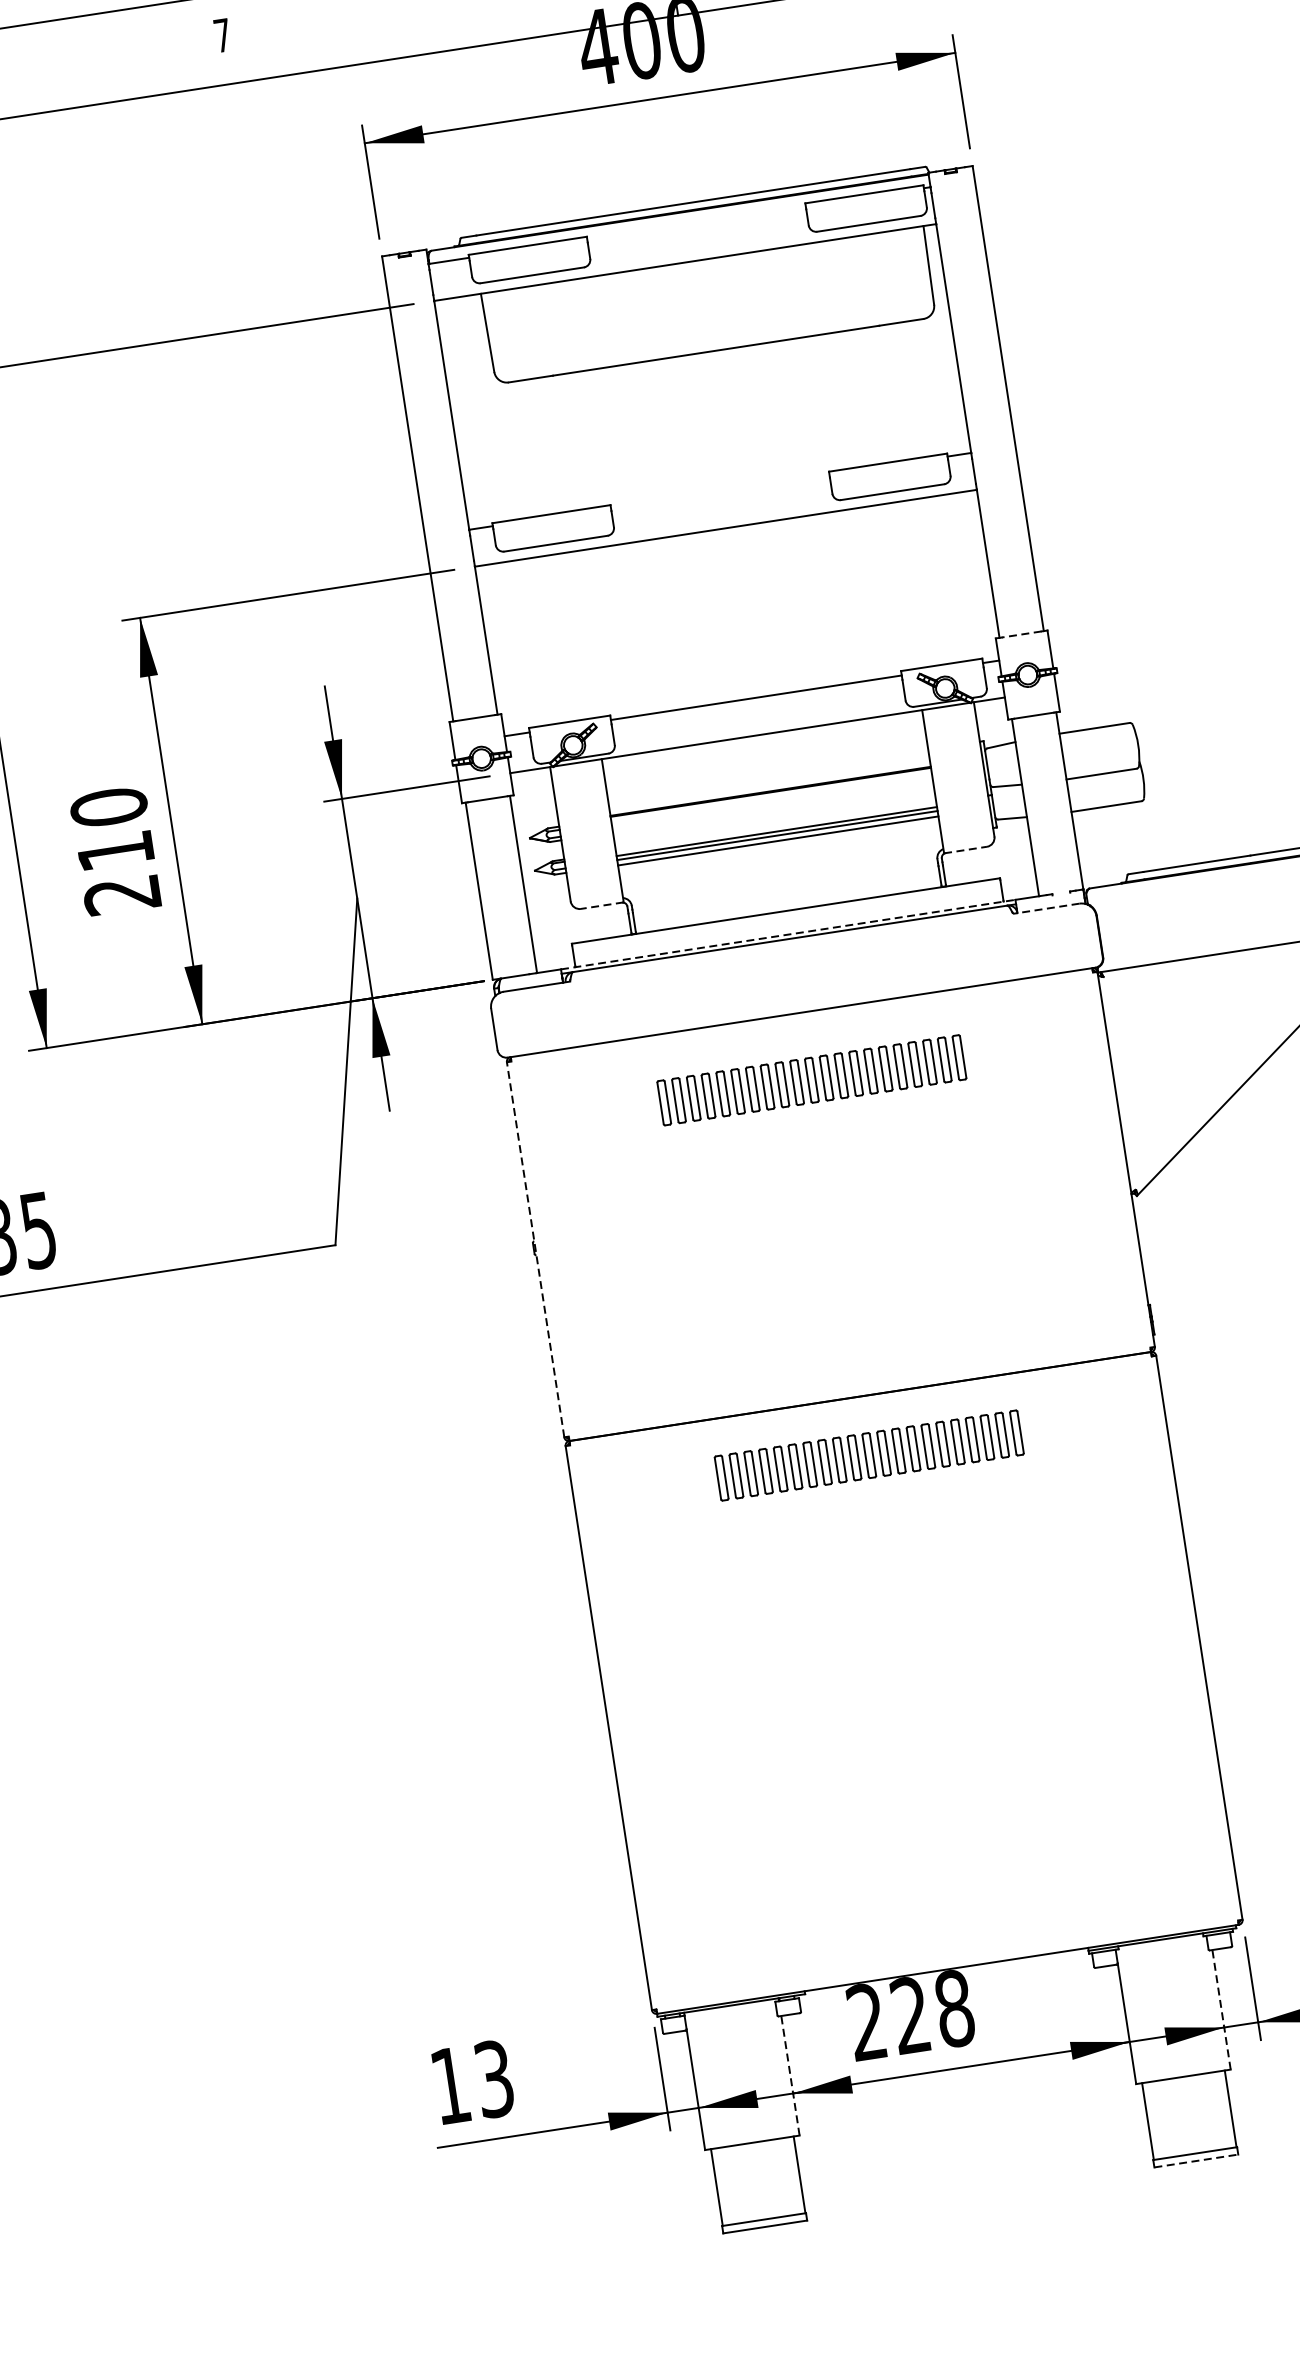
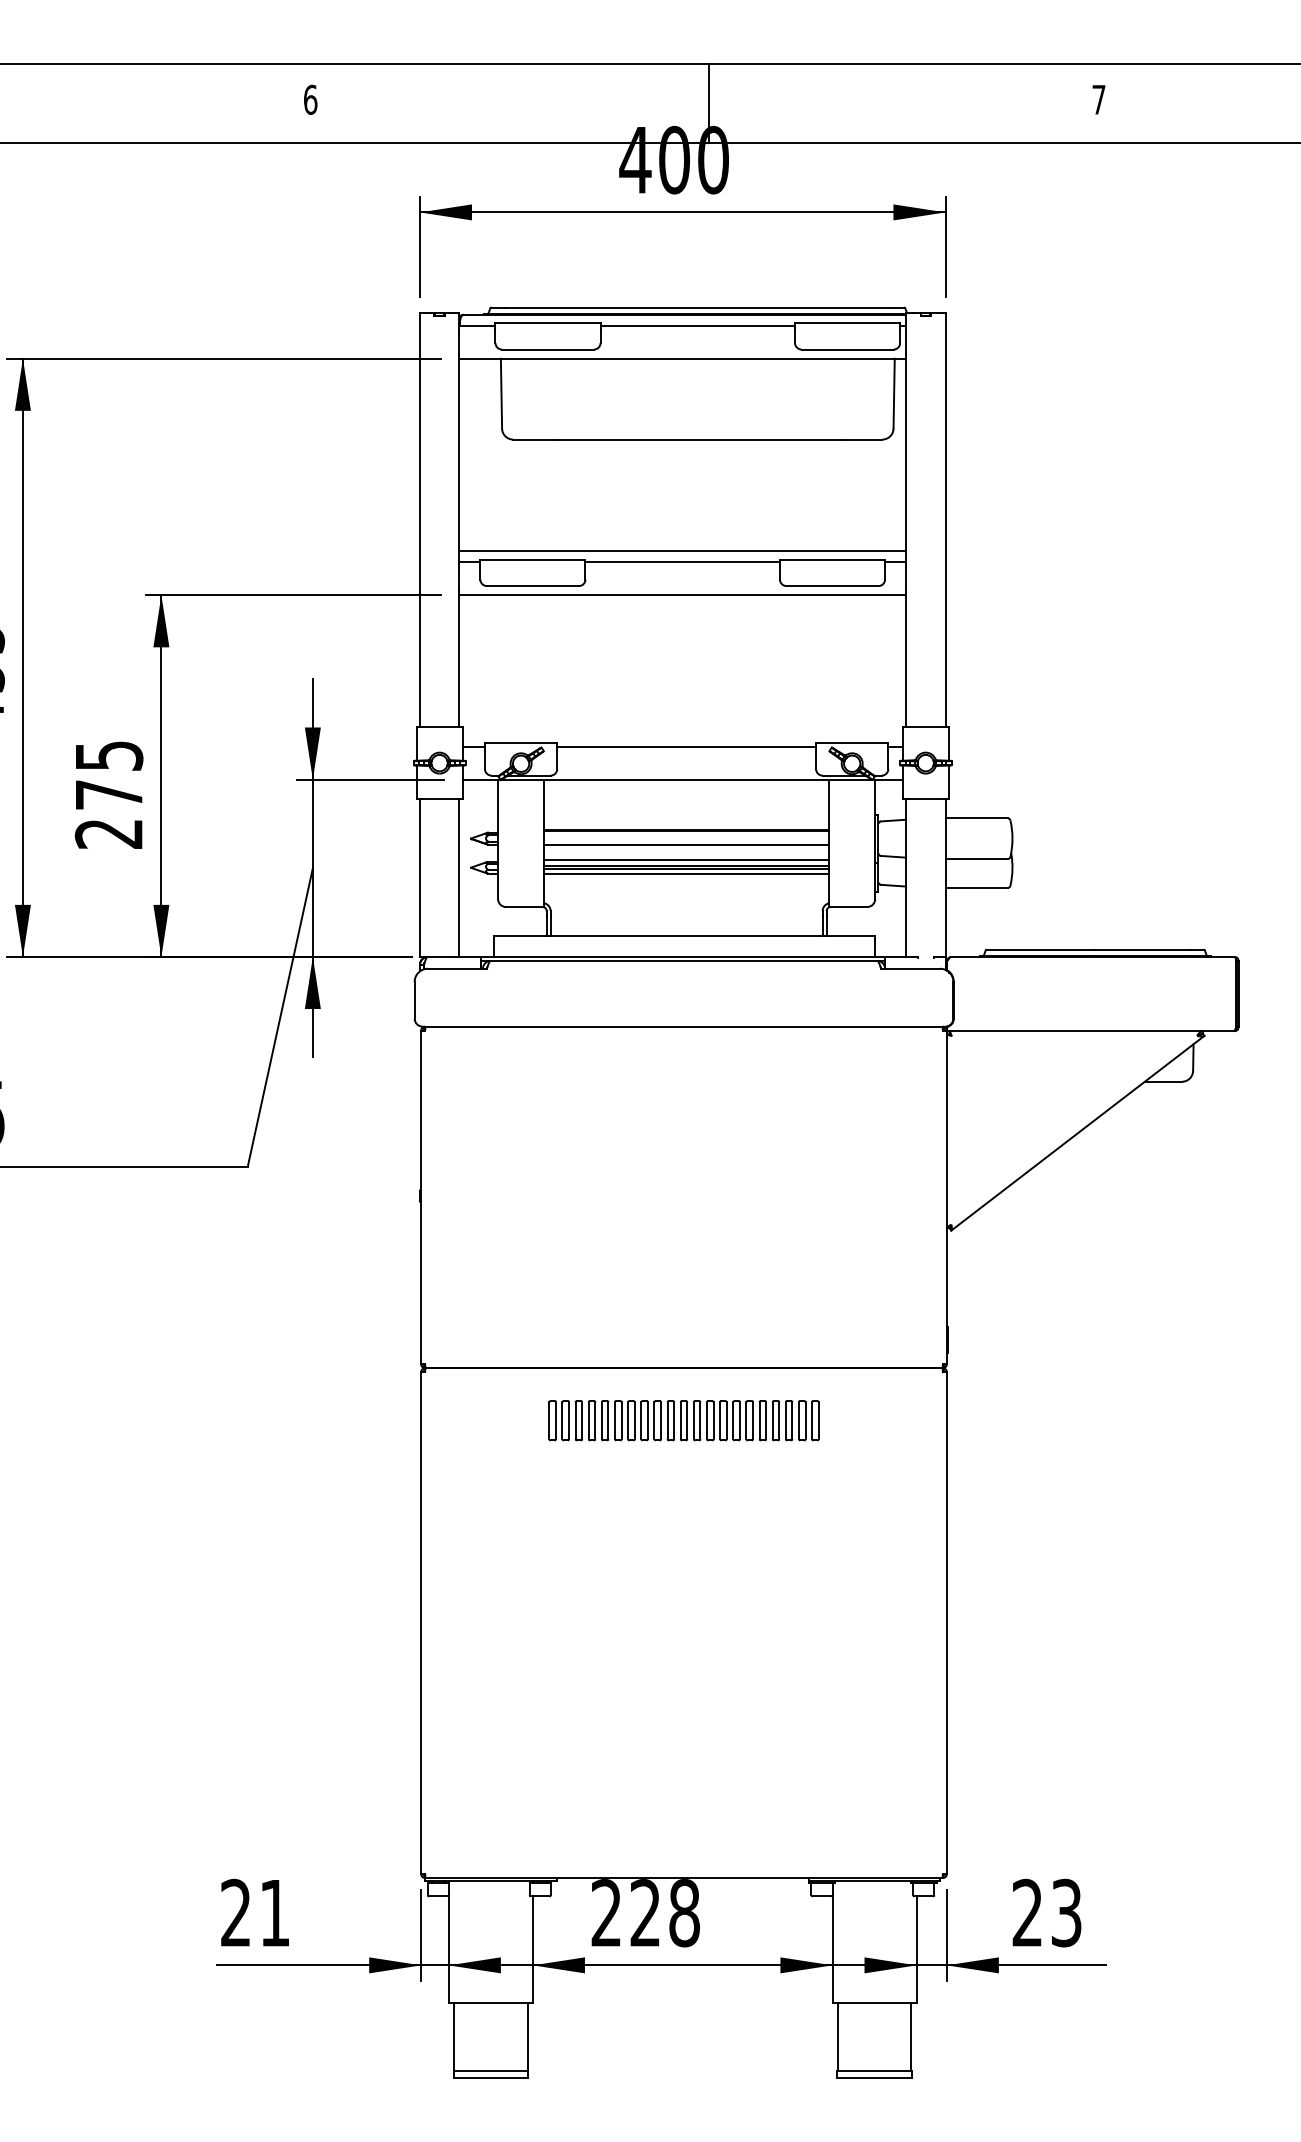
text: (222, 35) -> (310, 99), 7 -> 6
line: (696, 222) -> (697, 325), added
line: (718, 479) -> (682, 551), added
line: (720, 491) -> (682, 562), added
line: (1021, 635) -> (925, 727), dashed -> solid
line: (773, 808) -> (686, 845), added
line: (775, 825) -> (686, 860), added
text: (111, 828) -> (108, 774), 210 -> 275
line: (965, 850) -> (848, 907), dashed -> solid
line: (601, 906) -> (524, 907), dashed -> solid
line: (1046, 908) -> (910, 968), dashed -> solid
line: (788, 934) -> (683, 956), dashed -> solid
part: (811, 1080) -> (683, 1086), removed
line: (535, 1249) -> (421, 1197), dashed -> solid
line: (1221, 2009) -> (916, 1949), dashed -> solid
line: (789, 2075) -> (532, 1949), dashed -> solid
text: (472, 2081) -> (255, 1912), 13 -> 21
line: (1197, 2160) -> (875, 2077), dashed -> solid

